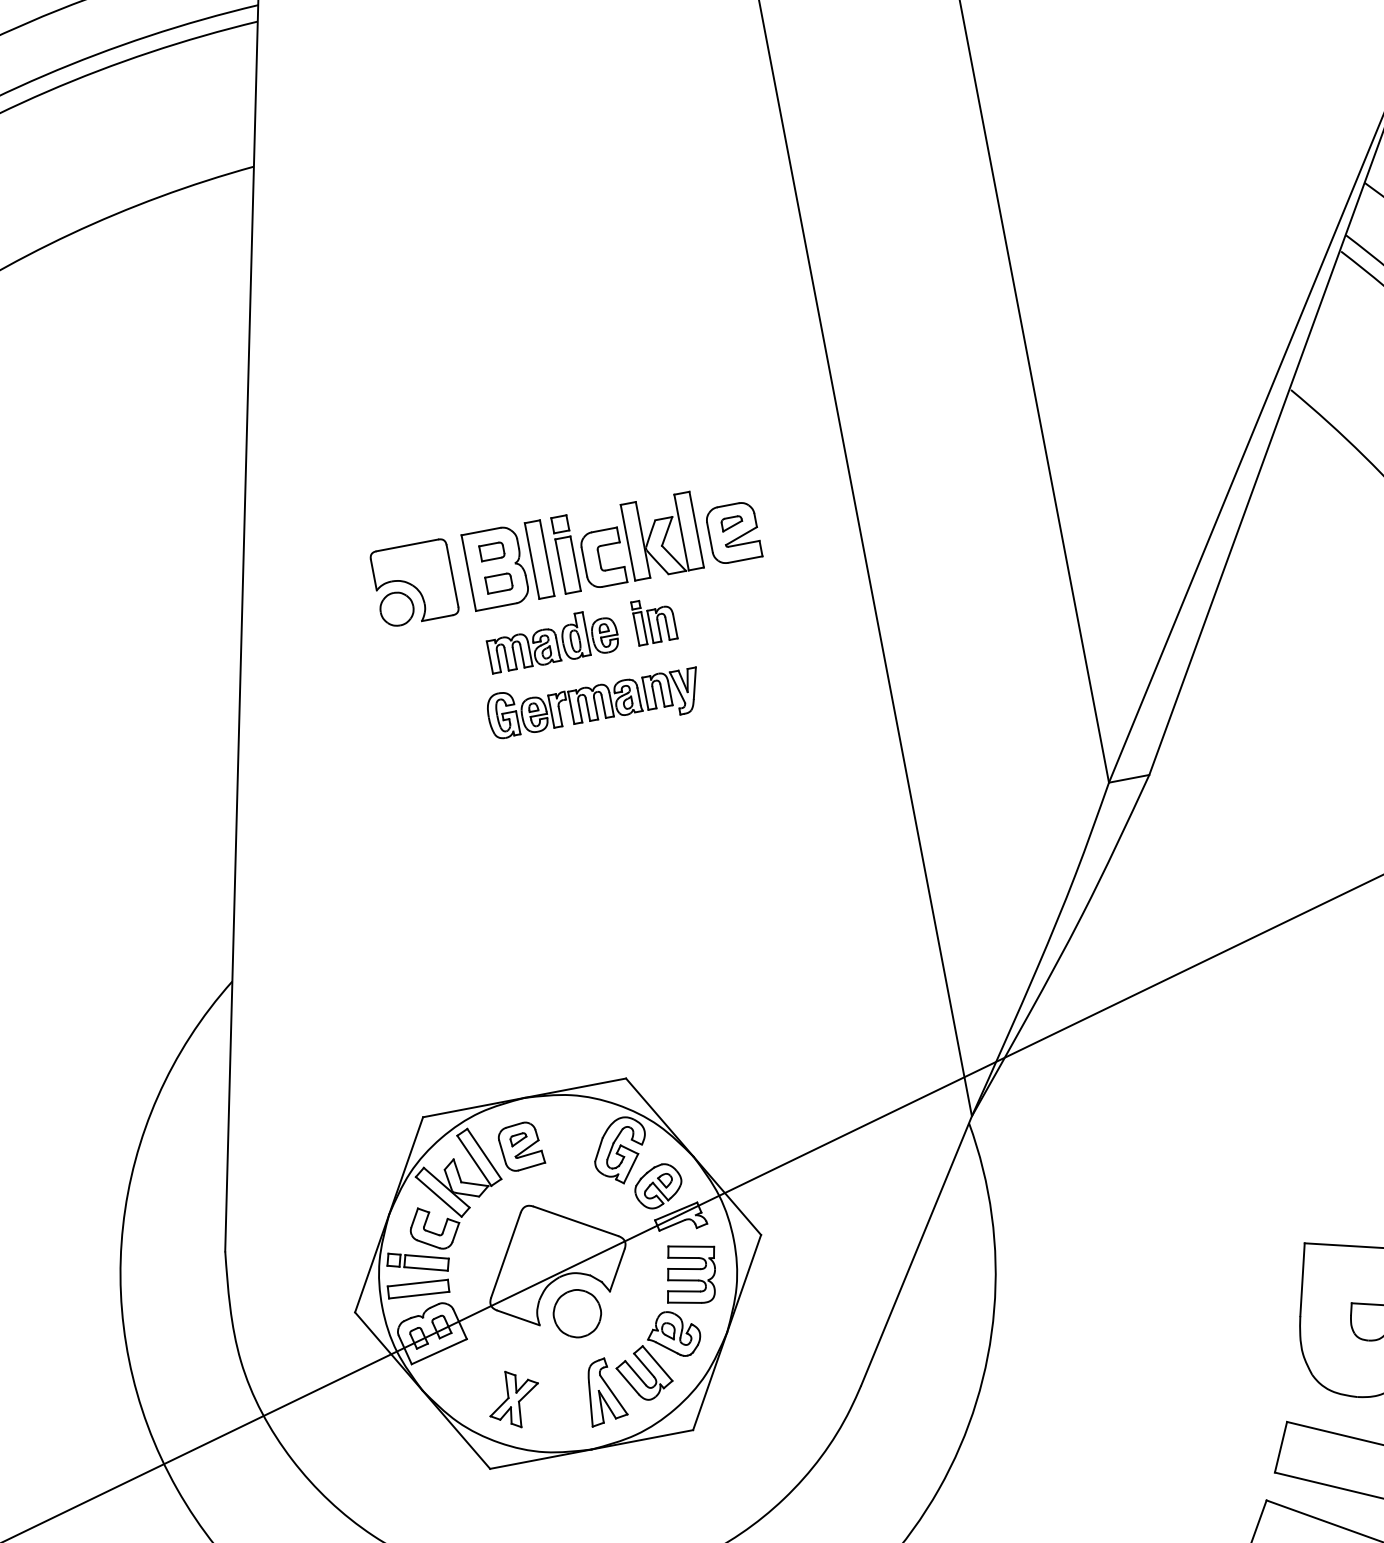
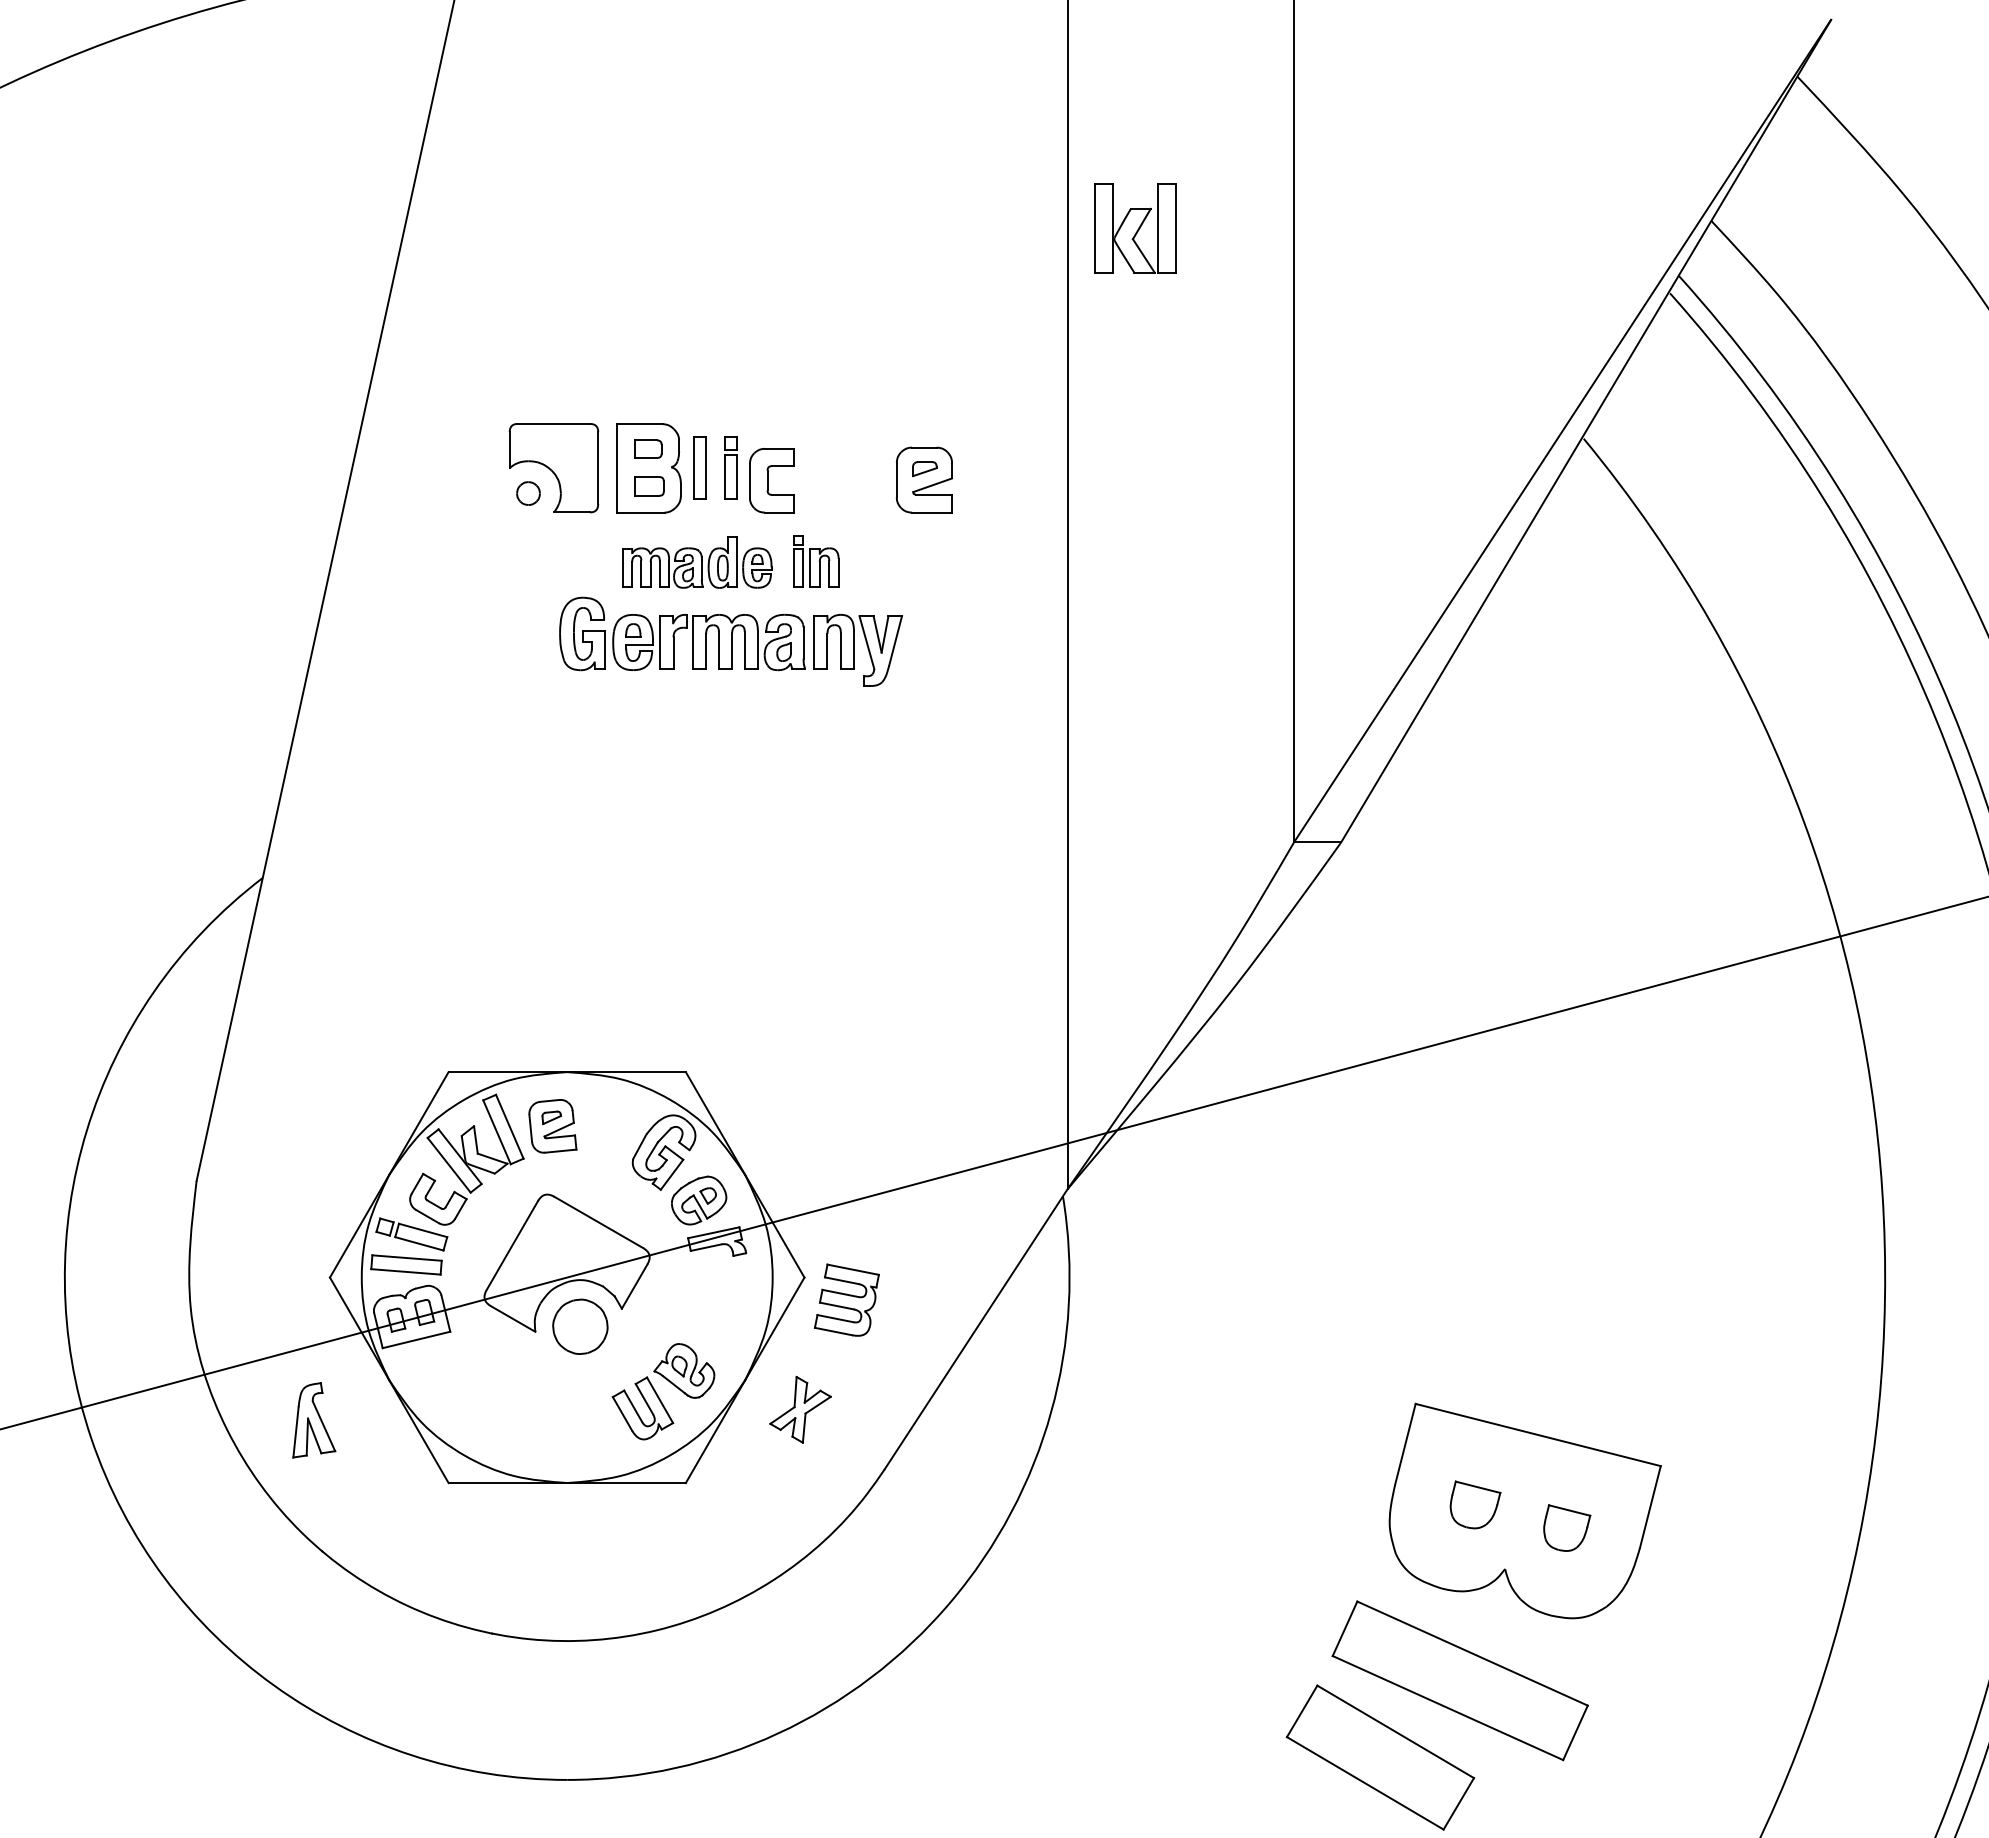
part: (662, 536) -> (1135, 228), moved
part: (565, 554) -> (730, 468), size x0.7
part: (539, 559) -> (699, 468), size x0.7
part: (396, 609) -> (528, 493), size x0.6
part: (593, 702) -> (730, 641), size x1.4
part: (690, 1273) -> (846, 1299), moved
part: (604, 1391) -> (314, 1420), moved
part: (513, 1399) -> (800, 1409), moved

